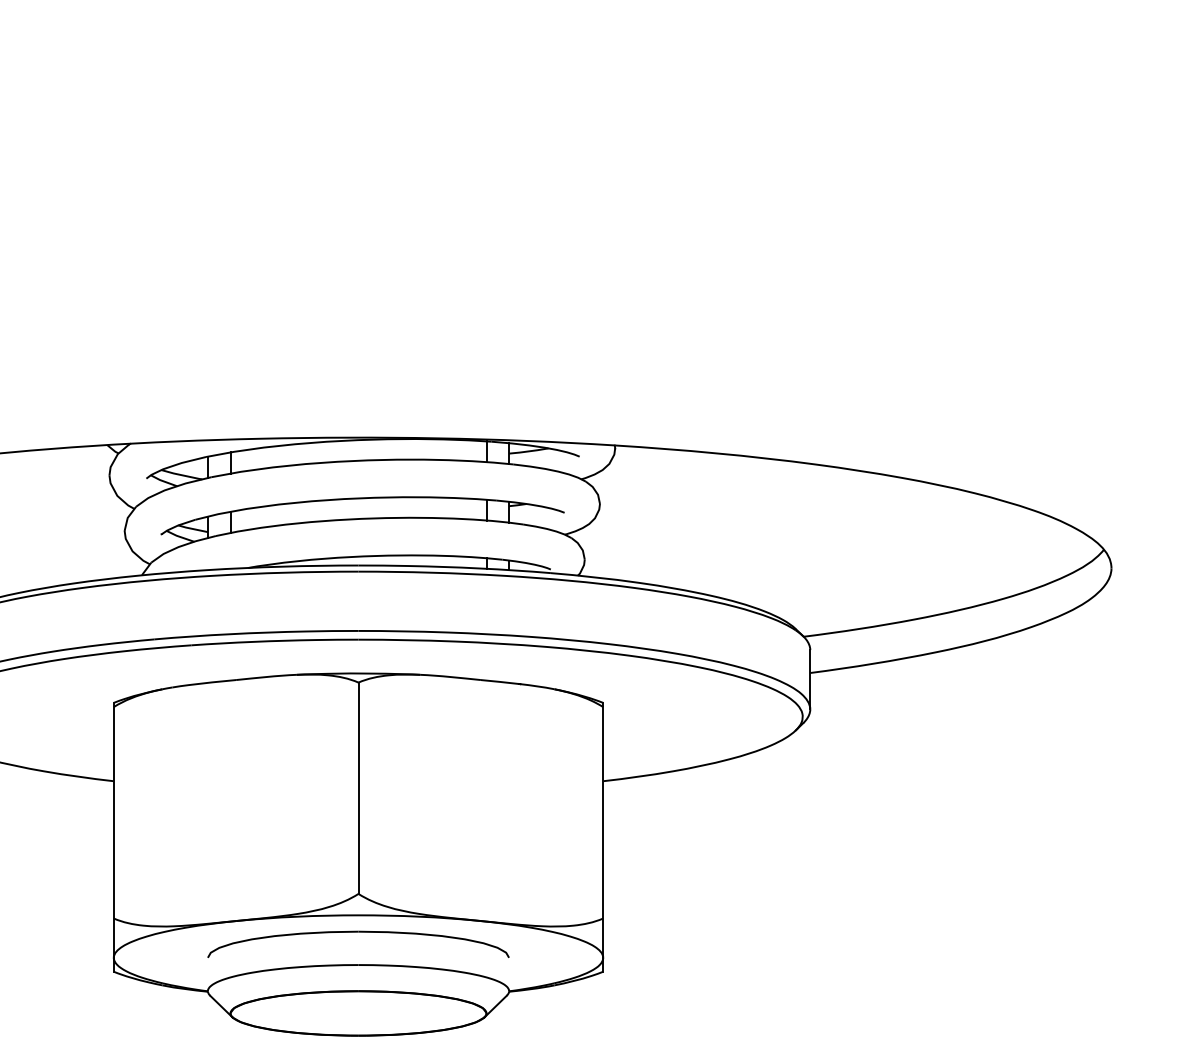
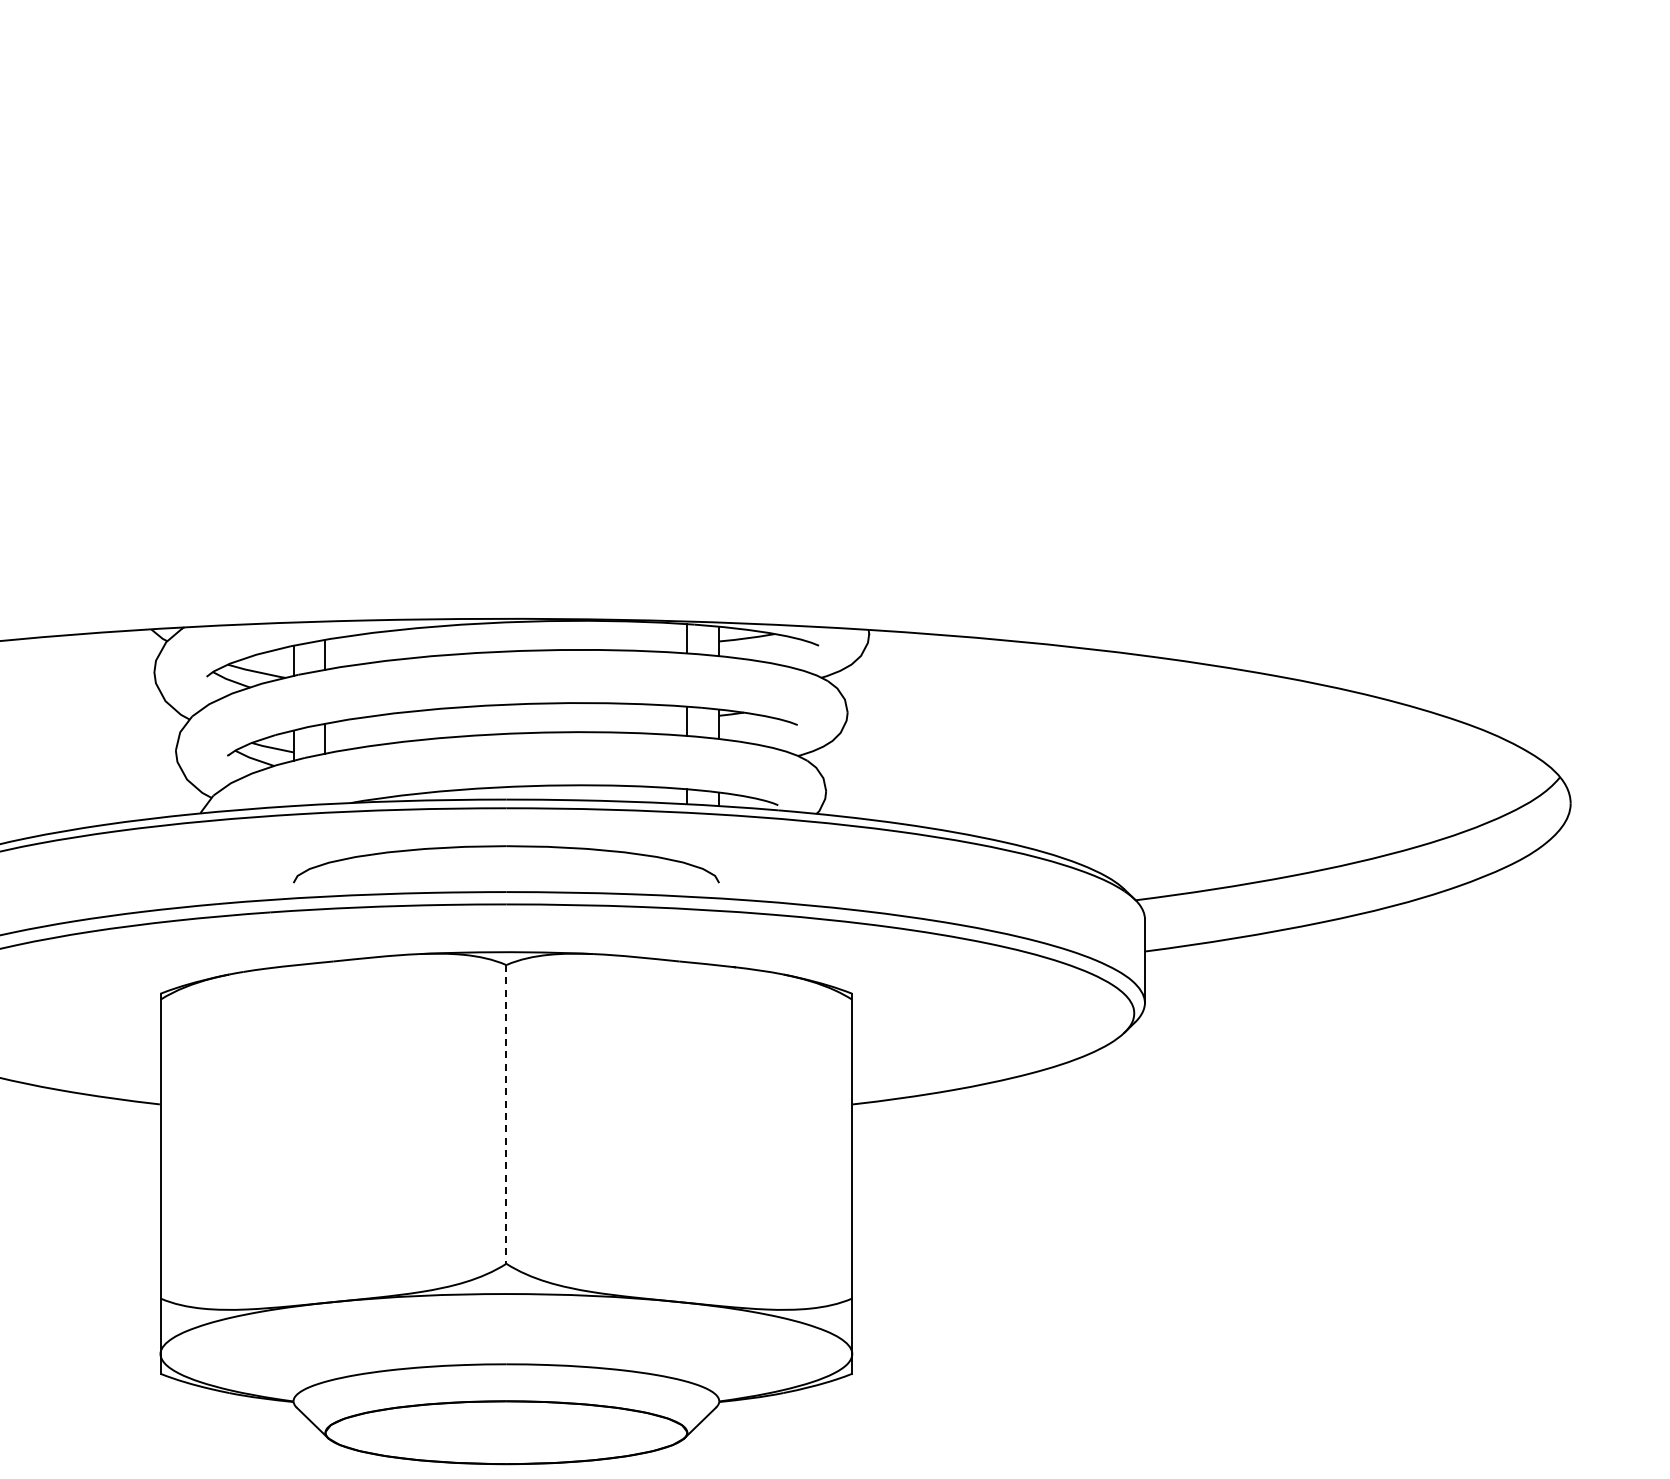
line: (358, 788) -> (506, 1114), solid -> dashed
part: (358, 932) -> (506, 847), moved

